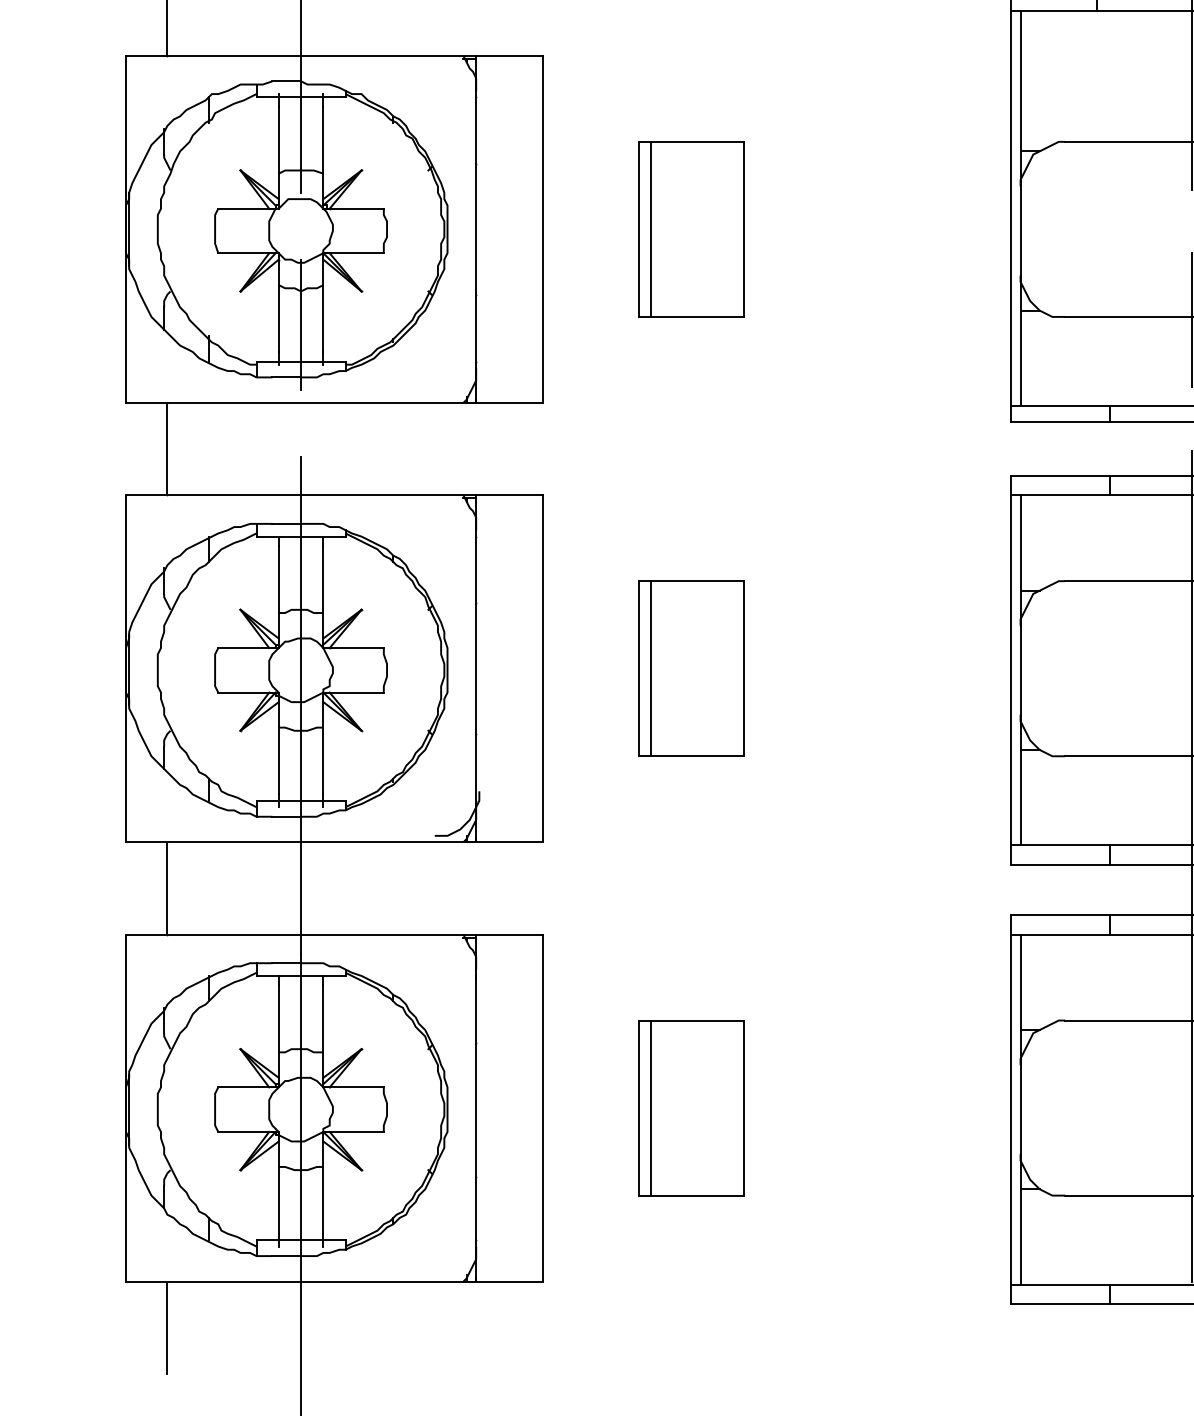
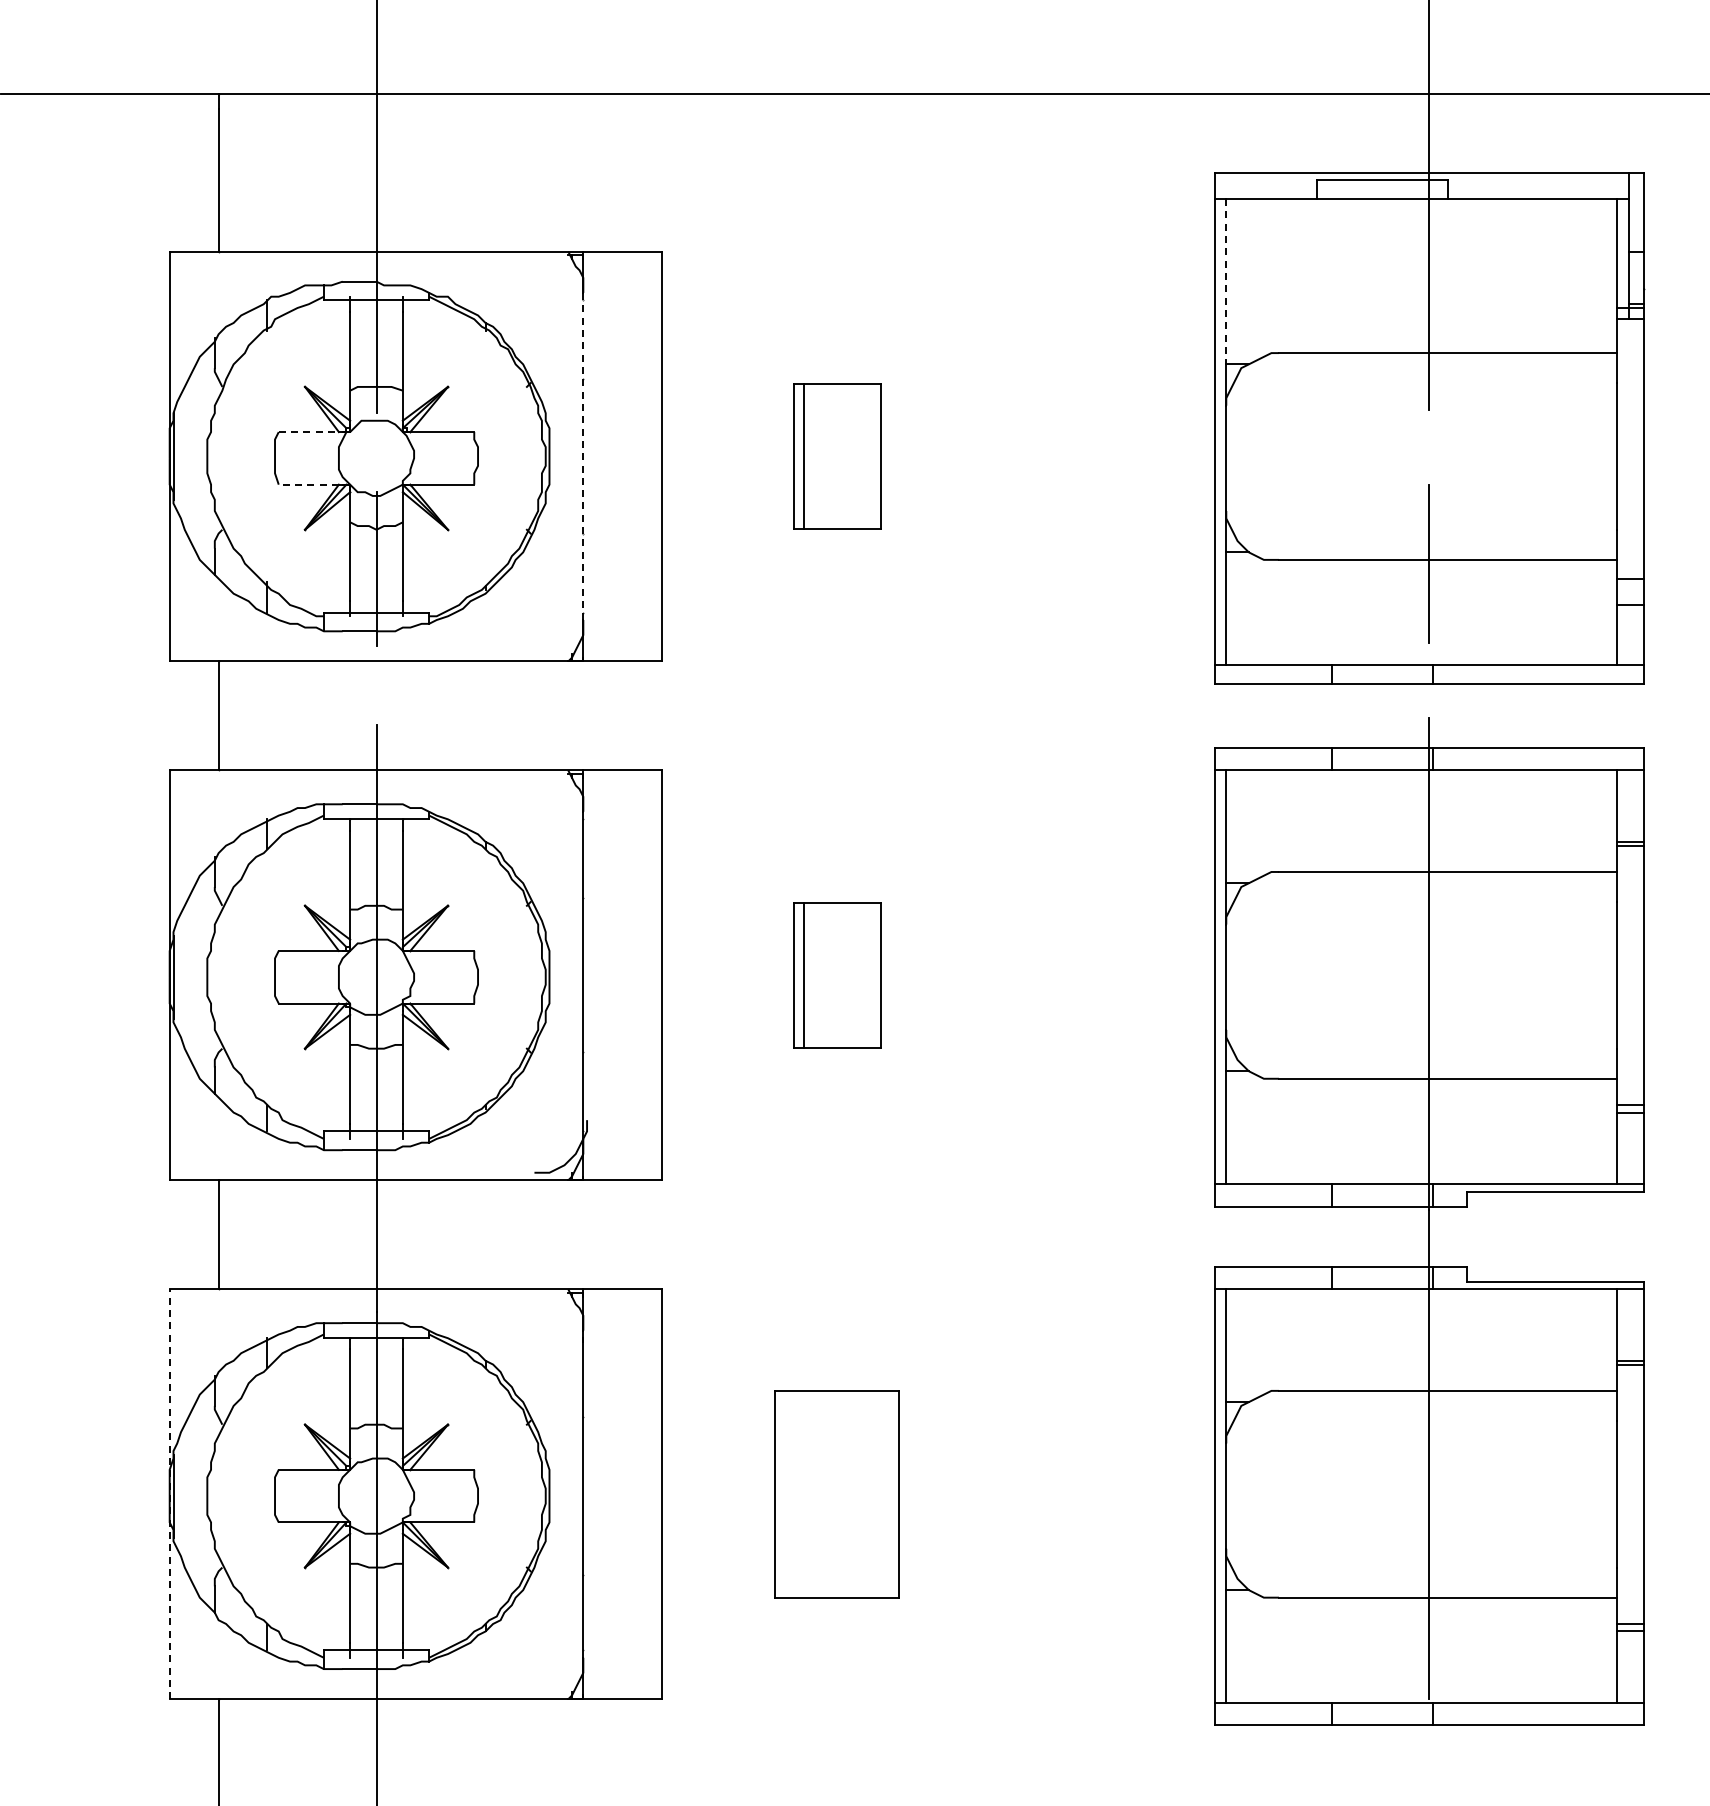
line: (1020, 81) -> (1226, 281), solid -> dashed
line: (244, 209) -> (309, 432), solid -> dashed
line: (476, 229) -> (583, 456), solid -> dashed
part: (690, 229) -> (836, 456), size x0.7
line: (243, 253) -> (308, 484), solid -> dashed
part: (690, 668) -> (836, 975), size x0.7
line: (651, 1107) -> (790, 1493), removed
line: (125, 1108) -> (169, 1494), solid -> dashed

